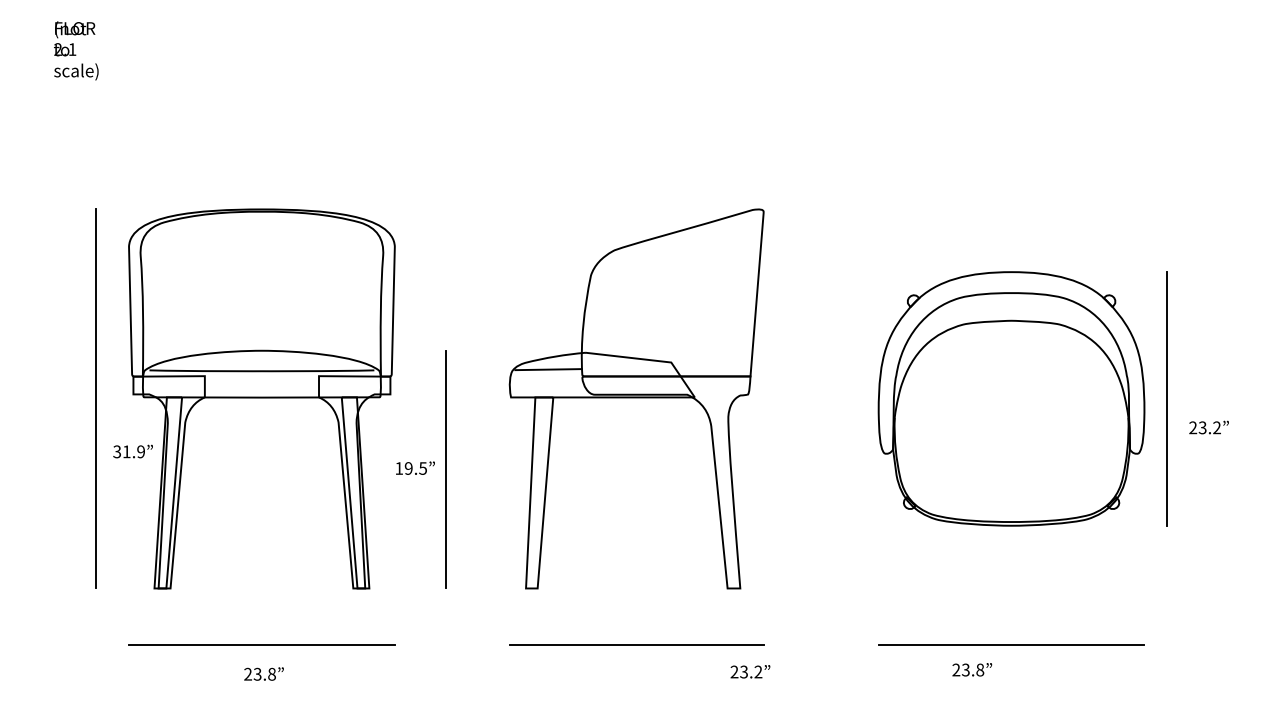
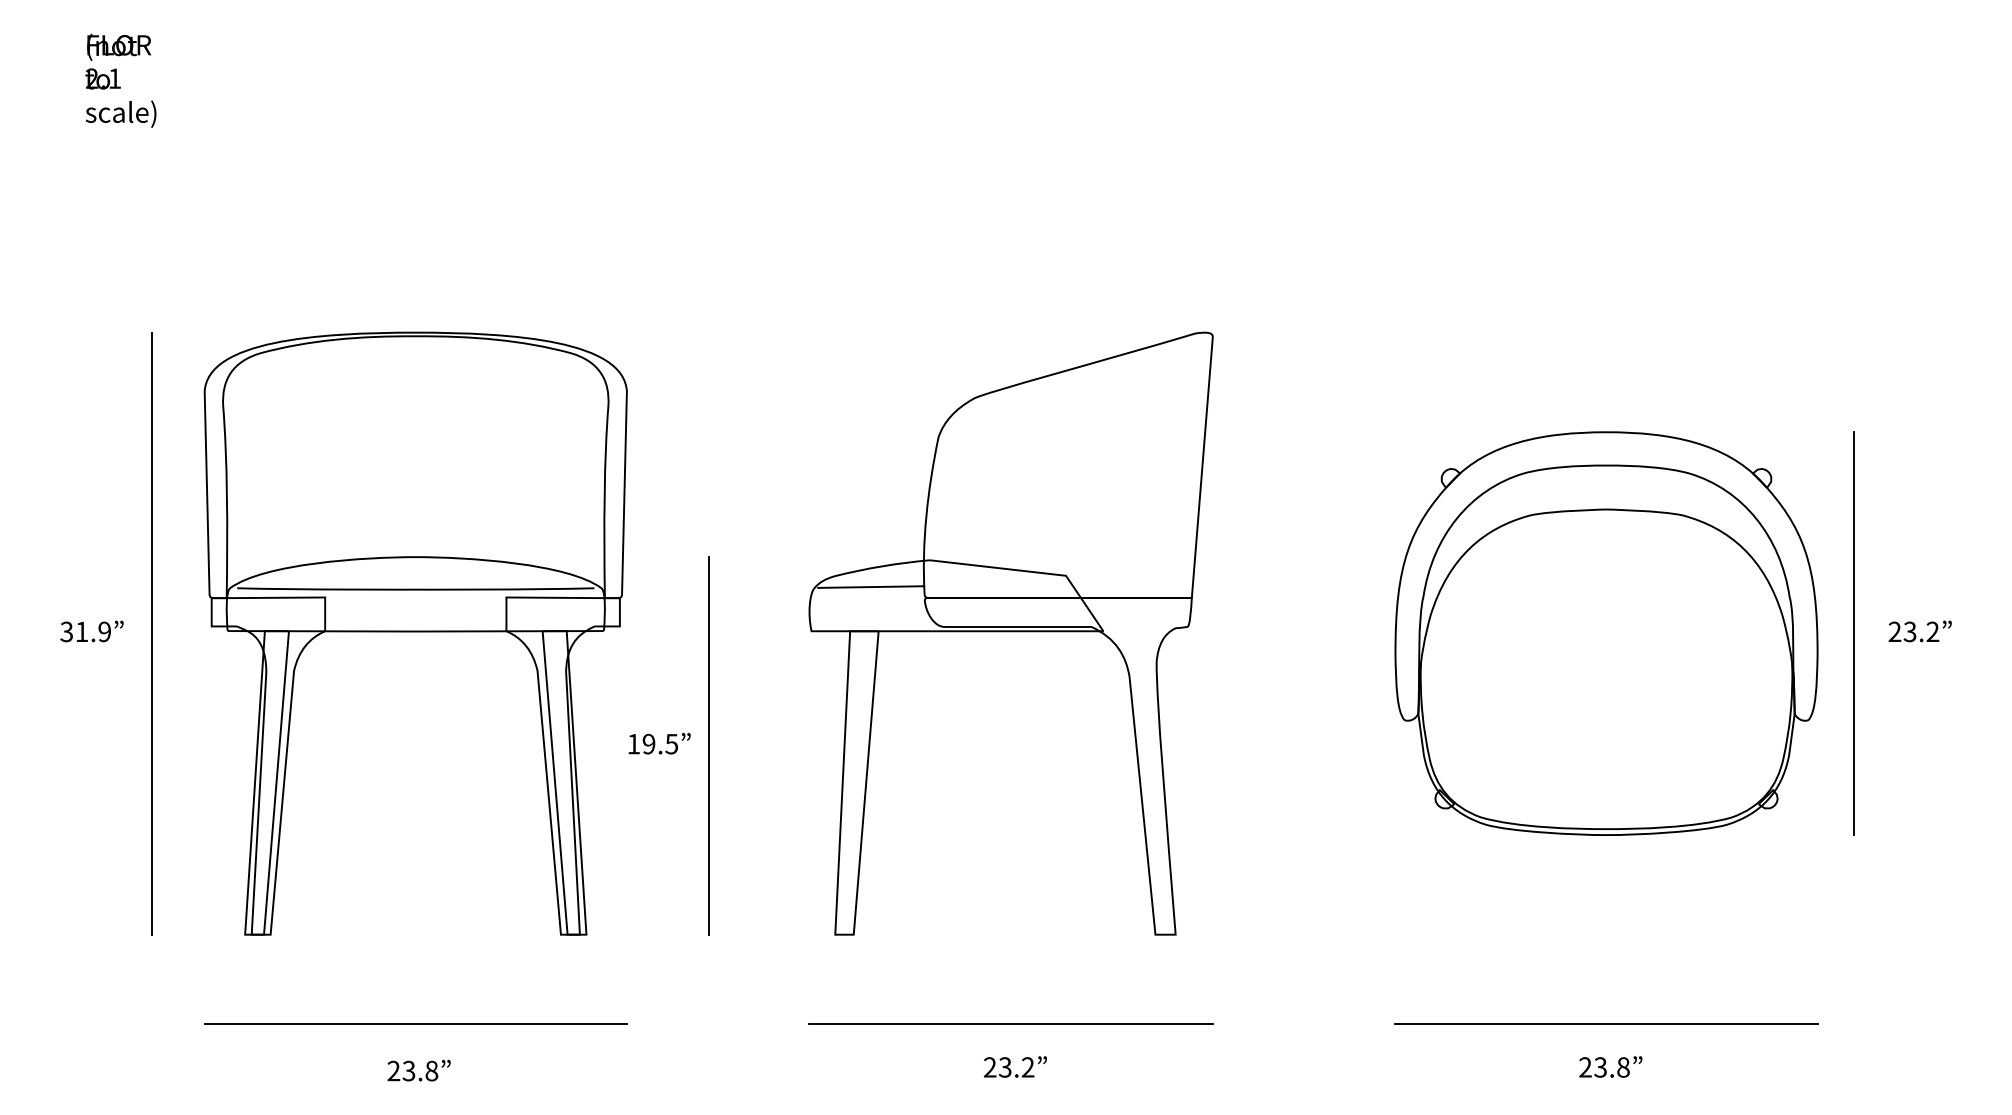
text: (1208, 427) -> (1919, 631), moved
text: (132, 451) -> (91, 631), moved
text: (972, 669) -> (1611, 1066), moved
text: (750, 671) -> (1015, 1066), moved

